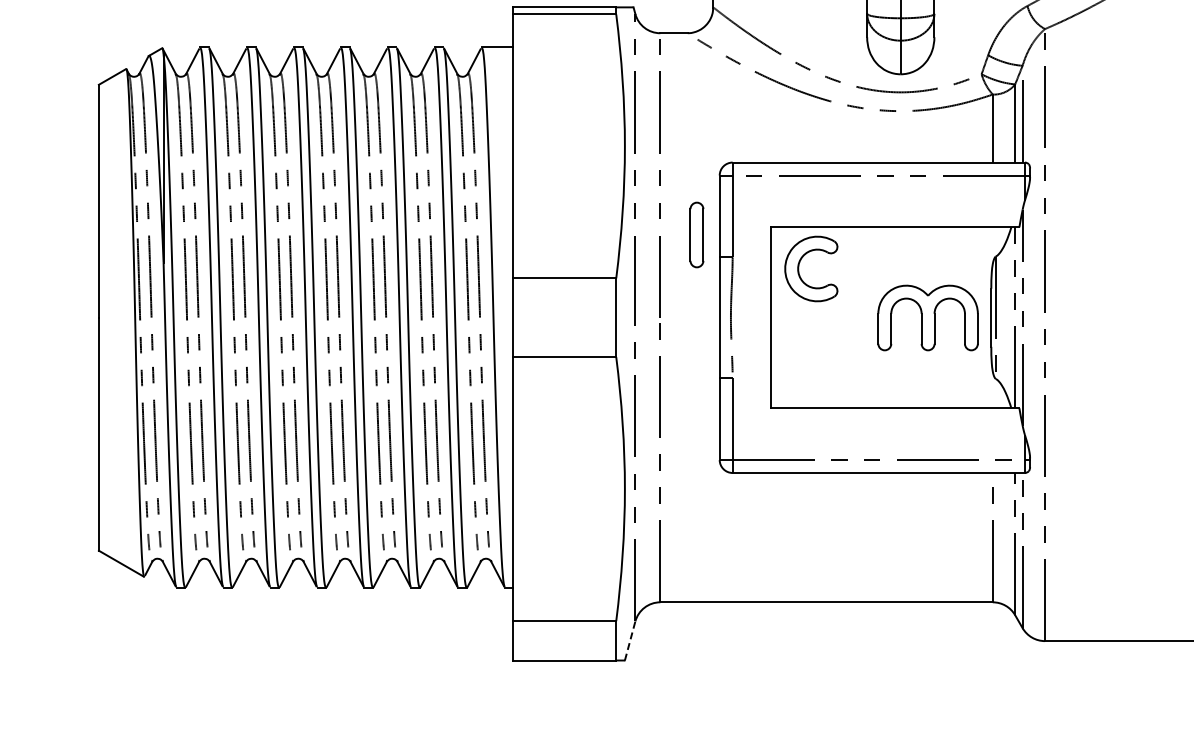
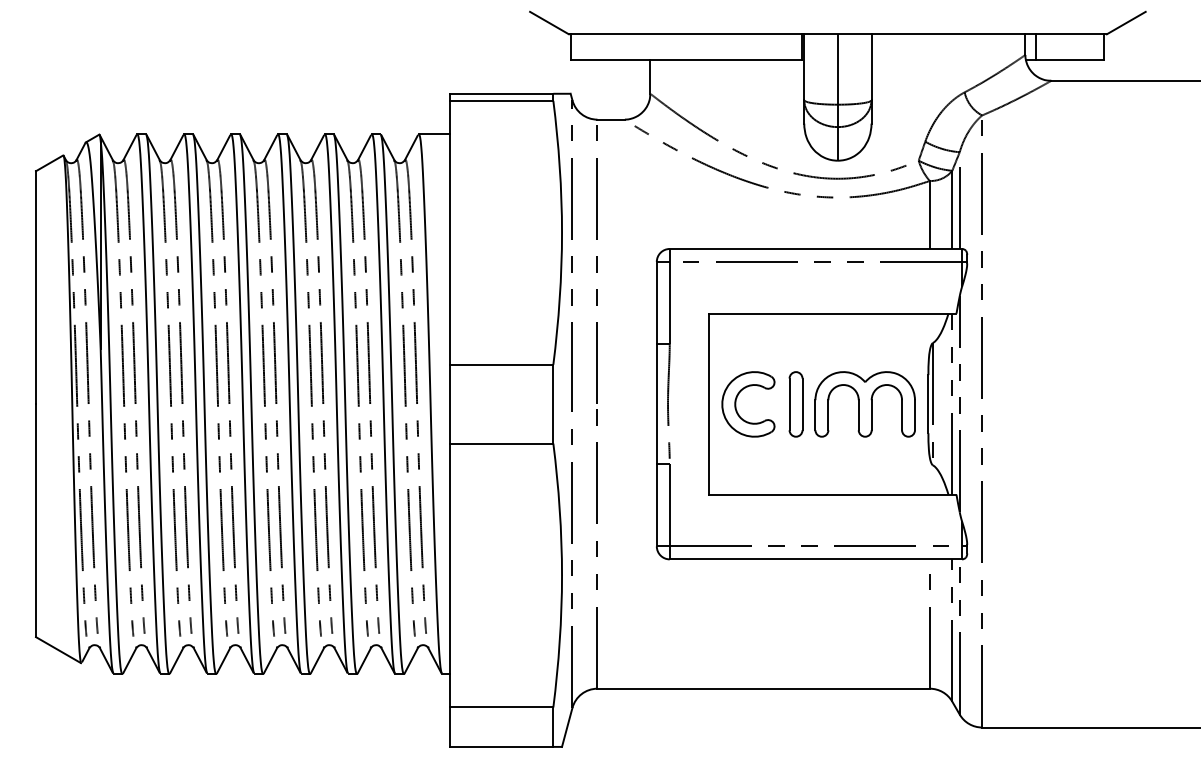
part: (696, 235) -> (795, 404), moved
part: (799, 269) -> (736, 404), moved
line: (630, 640) -> (567, 726), dashed -> solid

